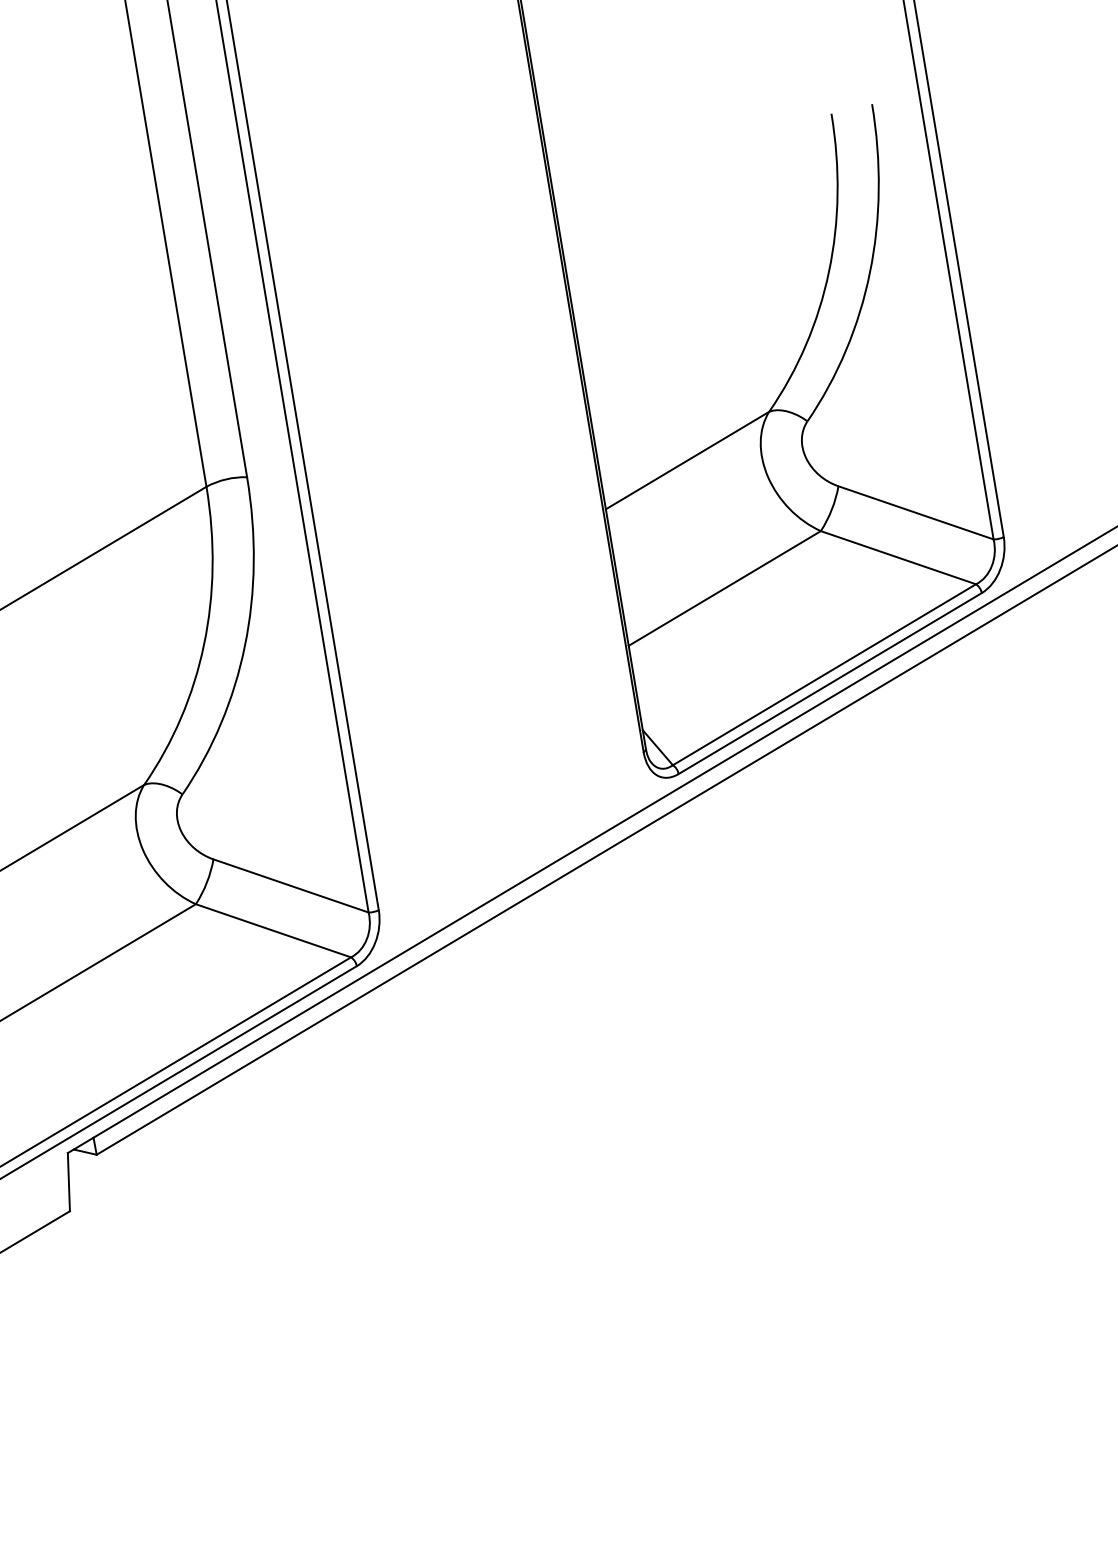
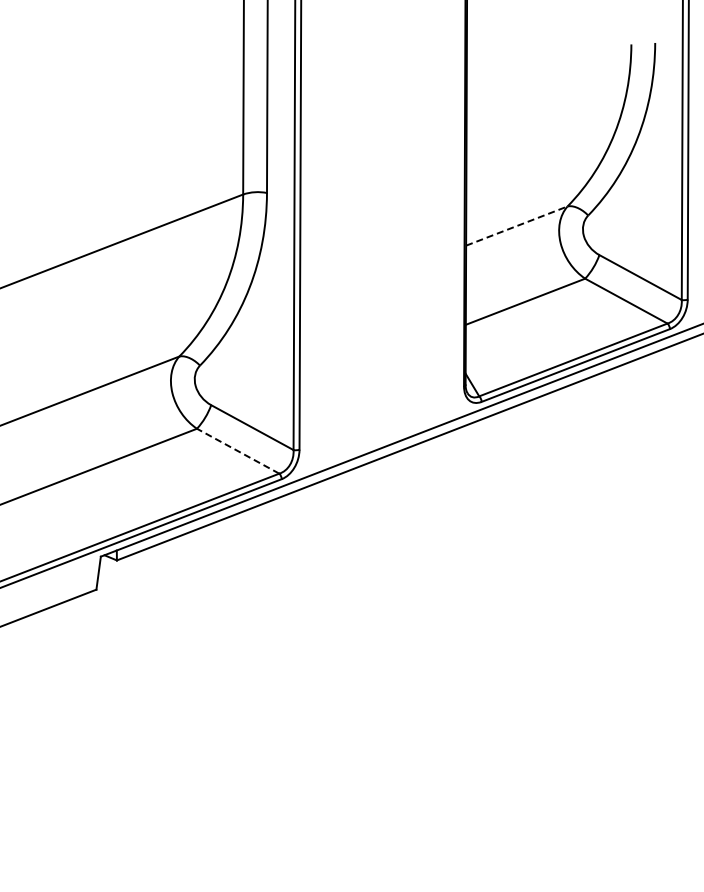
line: (688, 459) -> (517, 225), solid -> dashed
line: (274, 931) -> (238, 451), solid -> dashed

